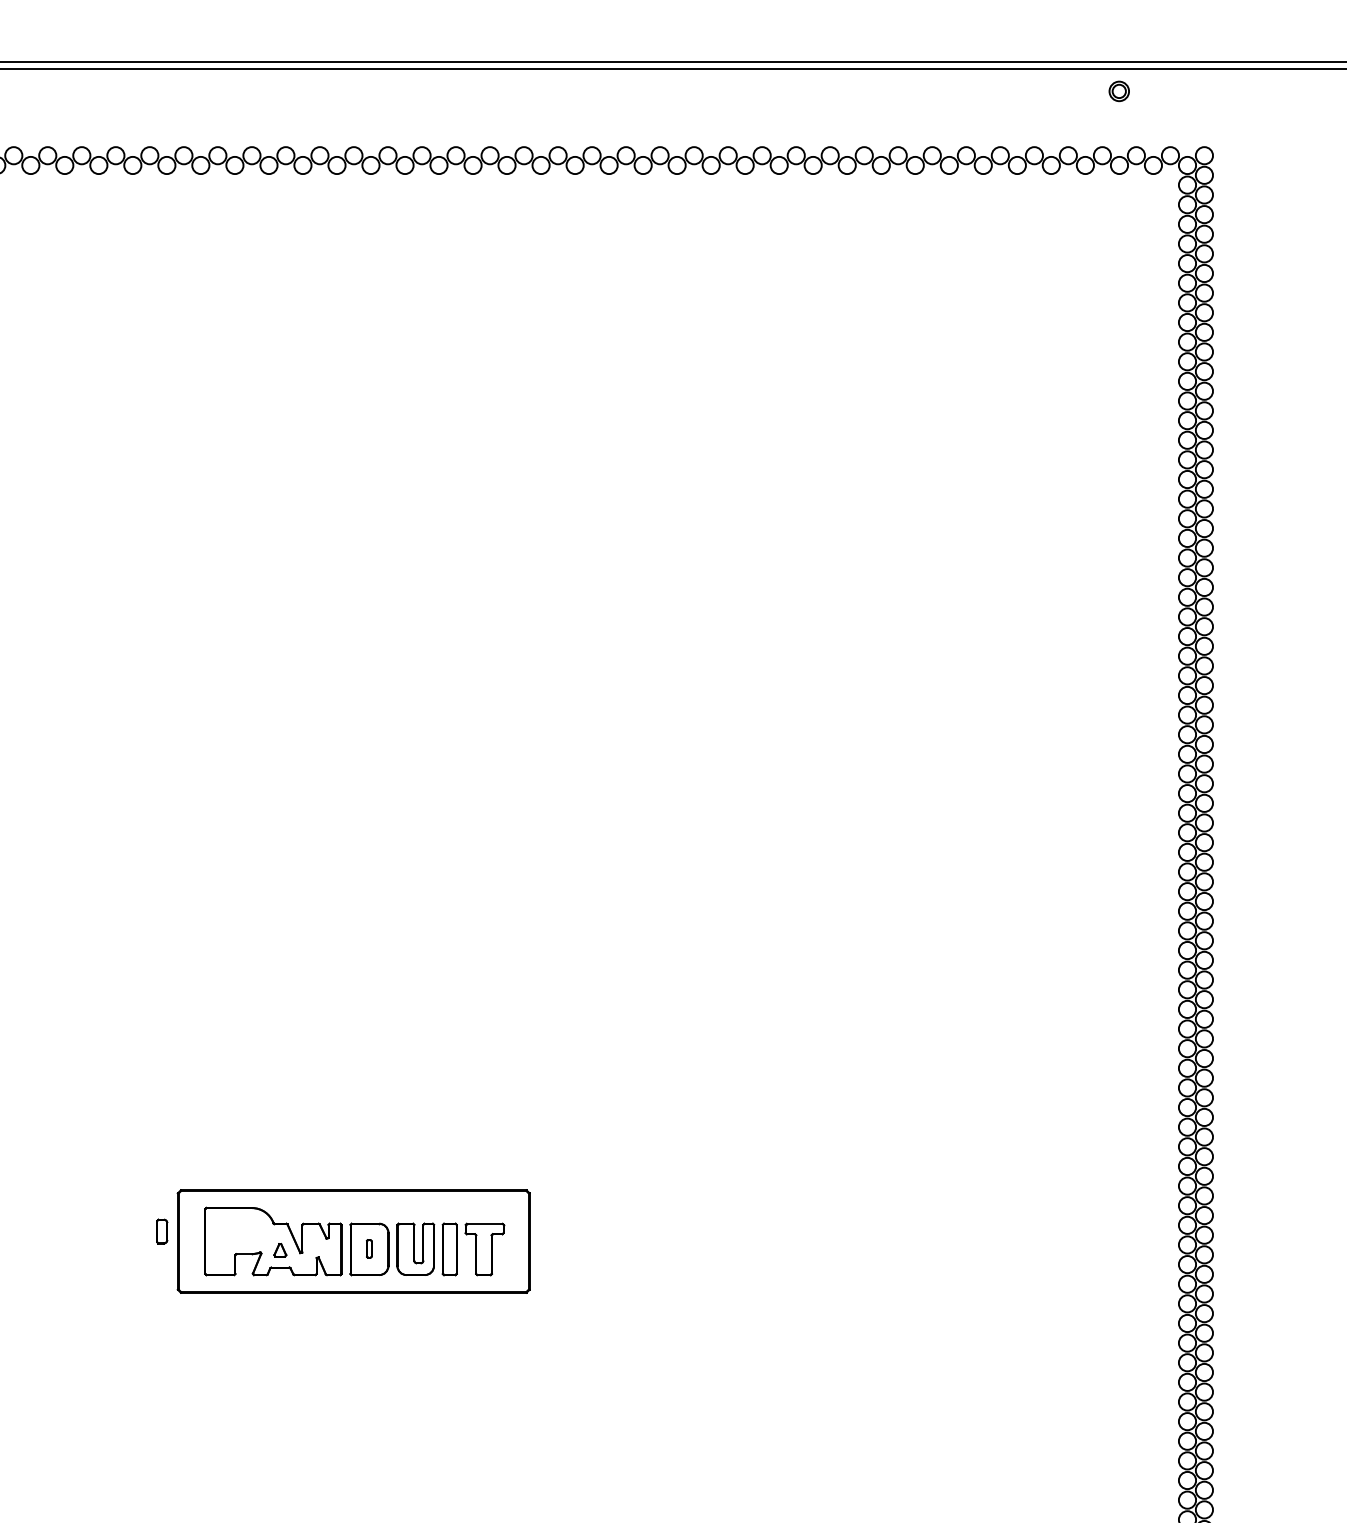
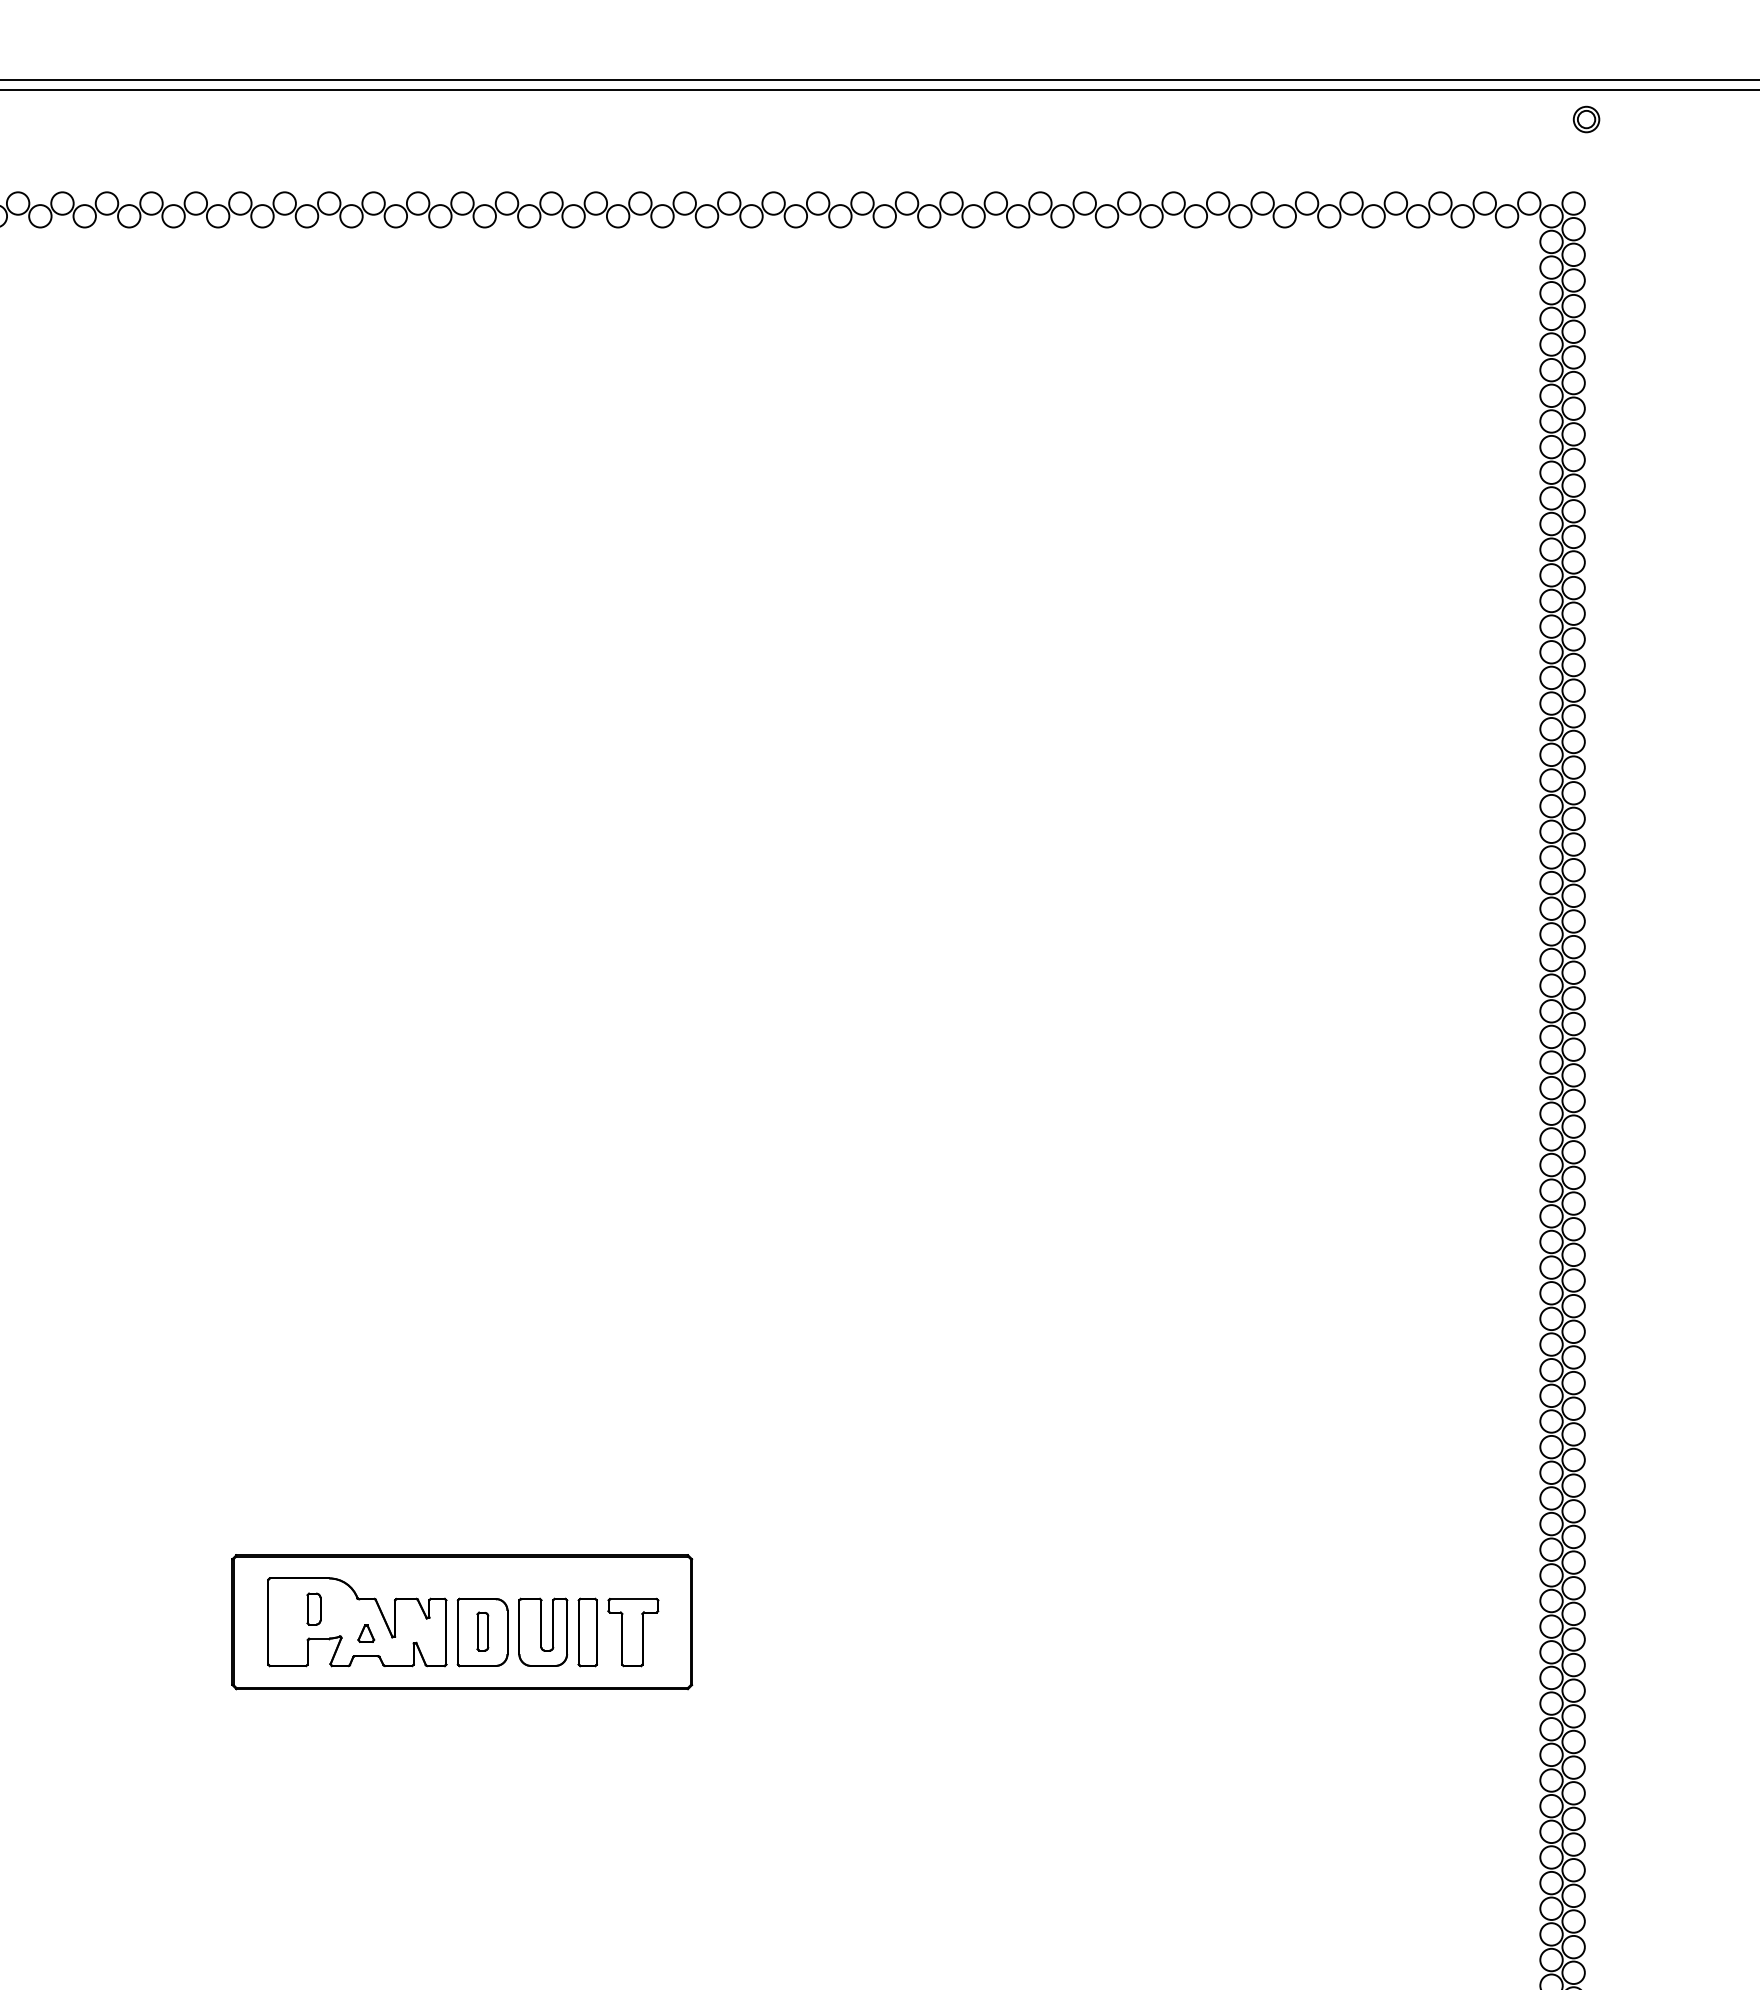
part: (1118, 91) -> (1585, 119), moved
part: (162, 1231) -> (314, 1609), moved
part: (369, 1248) -> (482, 1631), size x1.67

